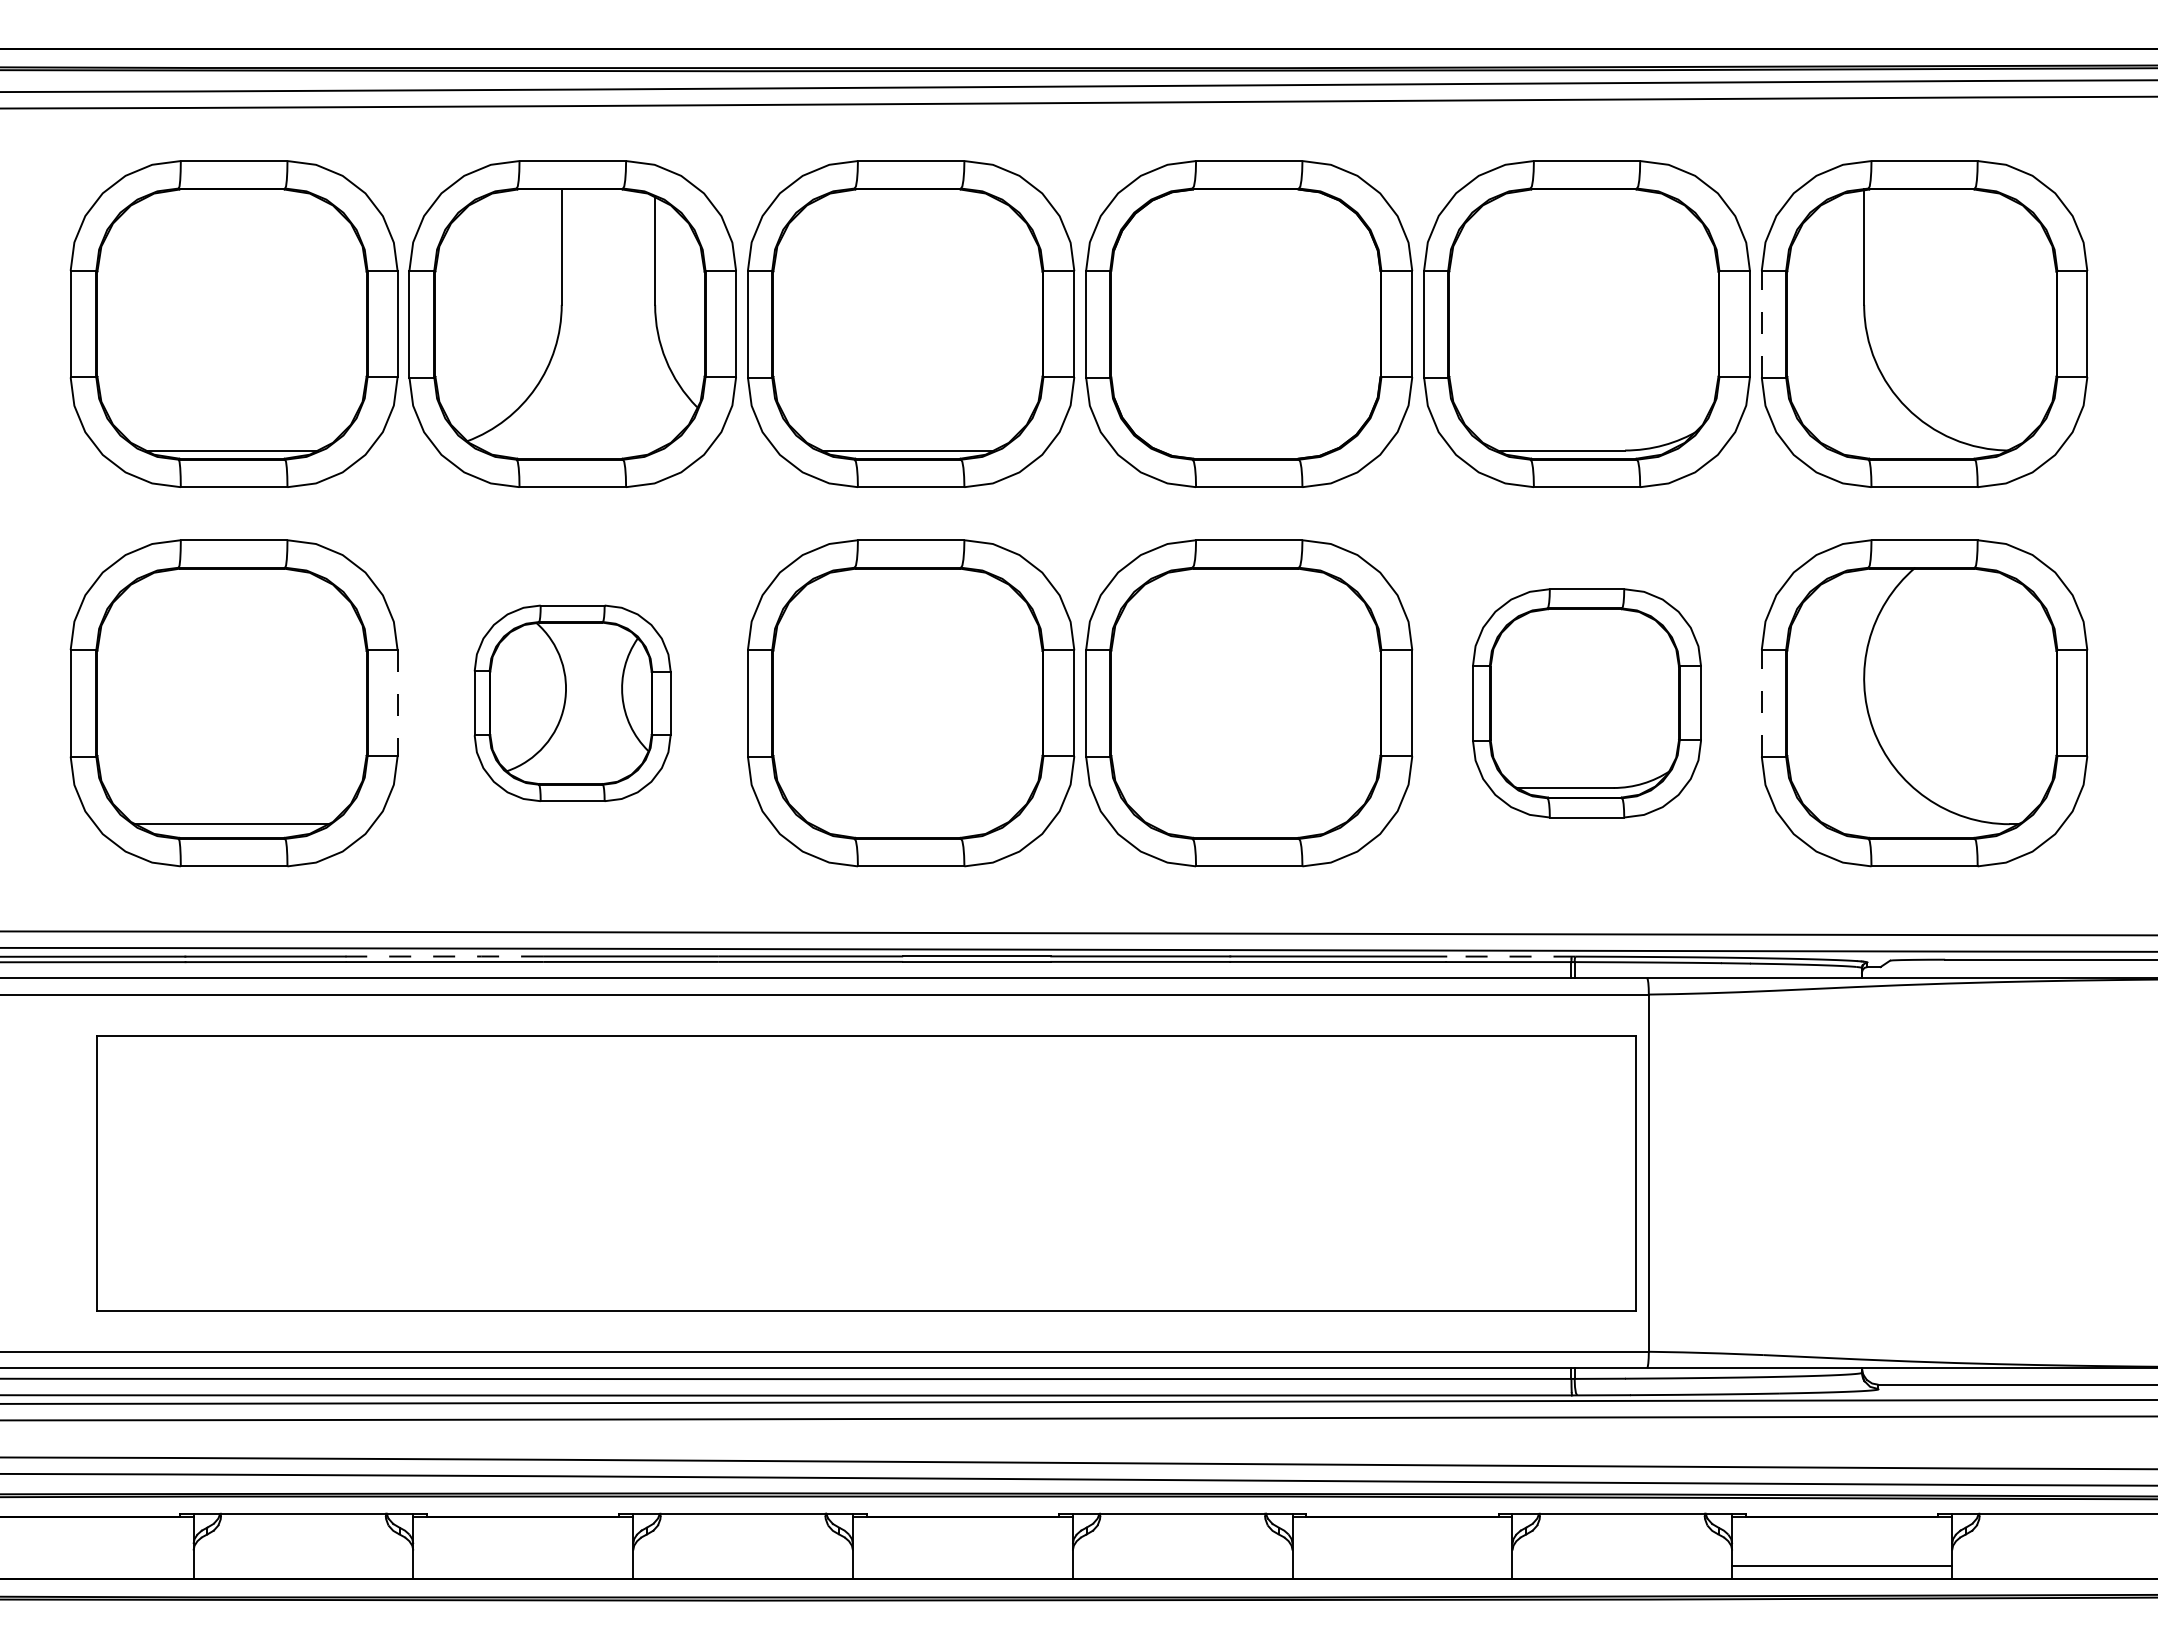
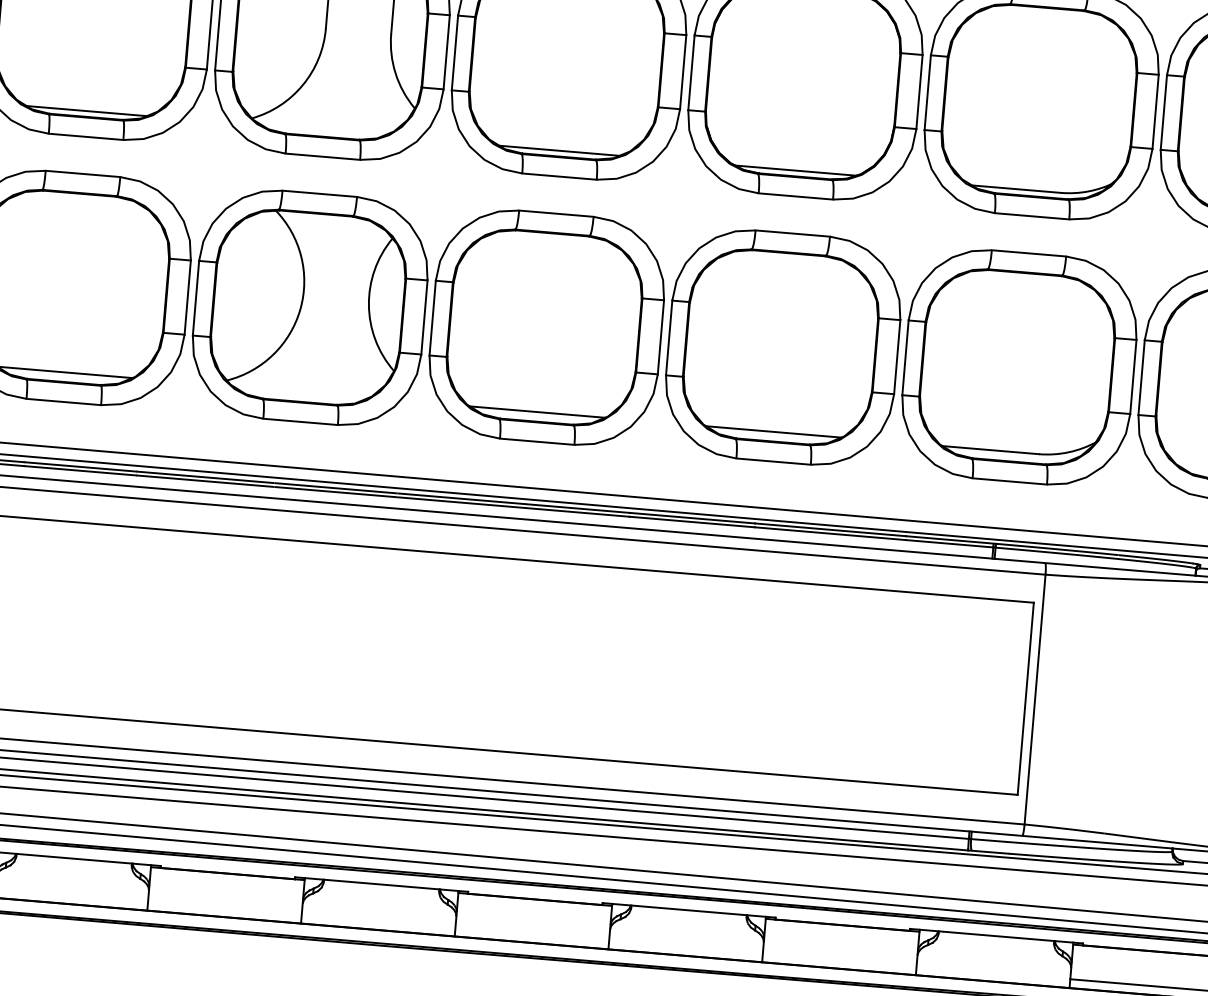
line: (1761, 323) -> (1163, 112), dashed -> solid
line: (1245, 450) -> (795, 170), added
line: (1761, 702) -> (1141, 377), dashed -> solid
line: (397, 703) -> (187, 297), dashed -> solid
part: (572, 703) -> (310, 307), size x1.67
part: (1586, 703) -> (1019, 367), size x1.43
line: (907, 824) -> (537, 412), added
line: (1245, 824) -> (773, 432), added
line: (444, 956) -> (205, 477), dashed -> solid
line: (1510, 956) -> (951, 539), dashed -> solid

